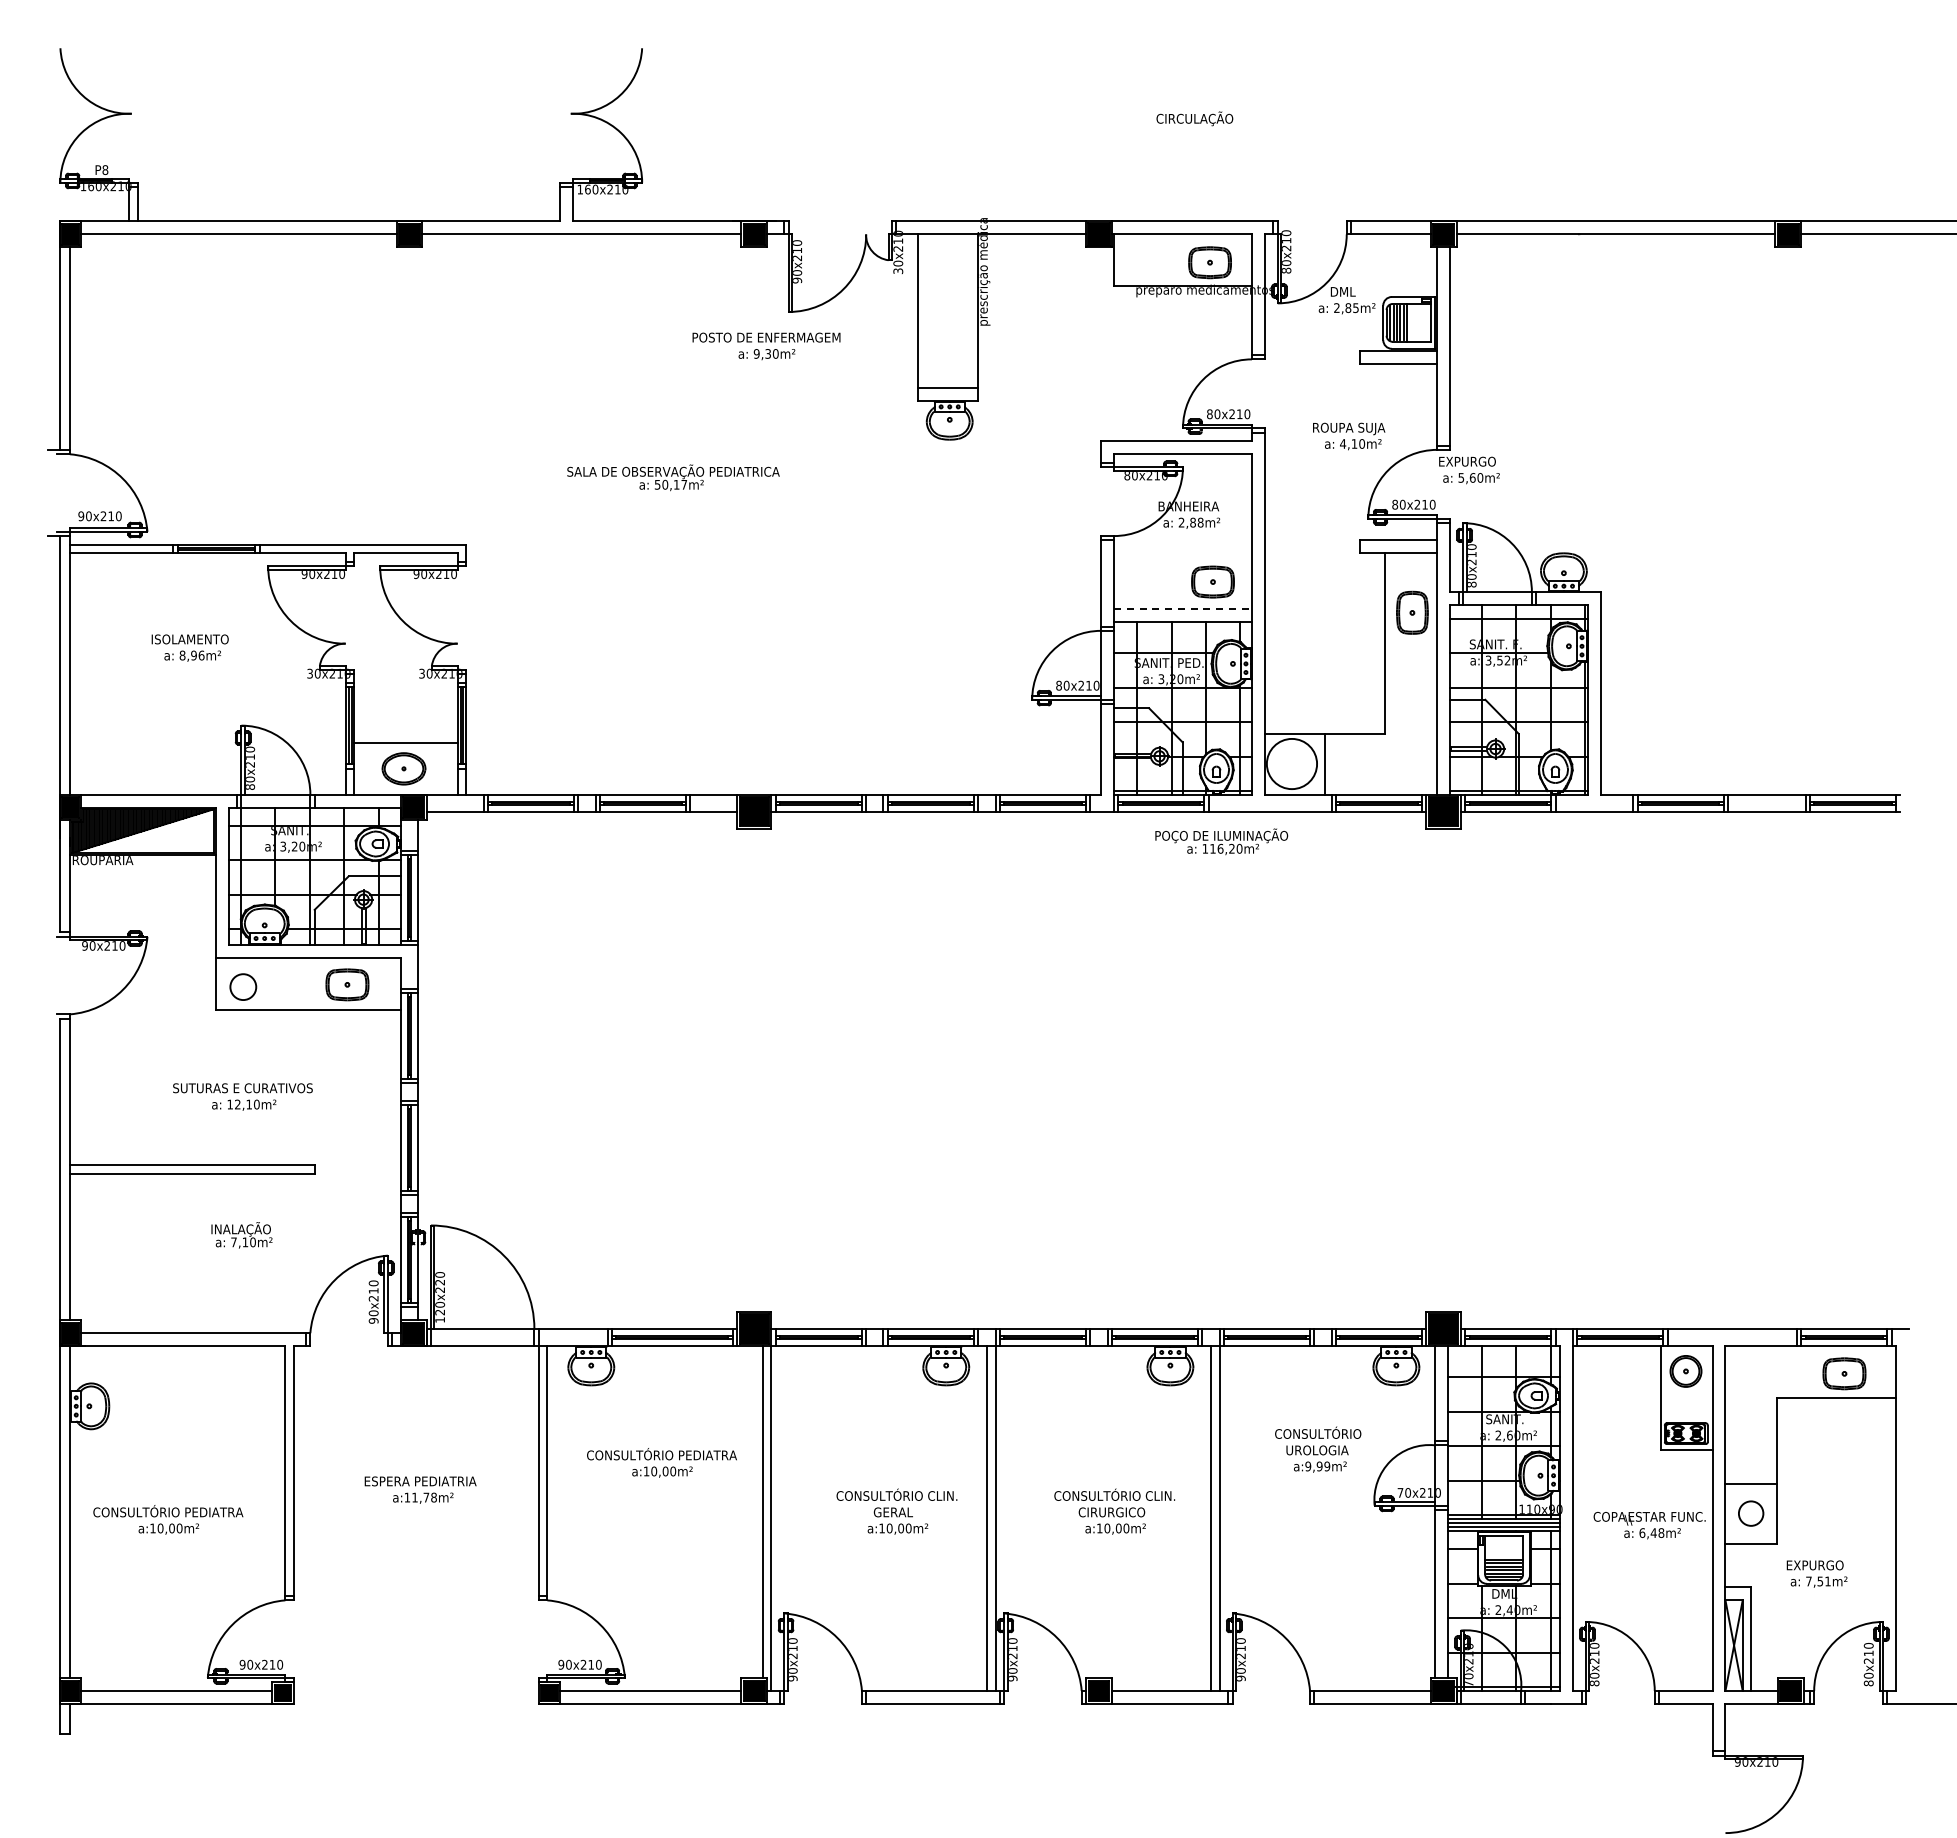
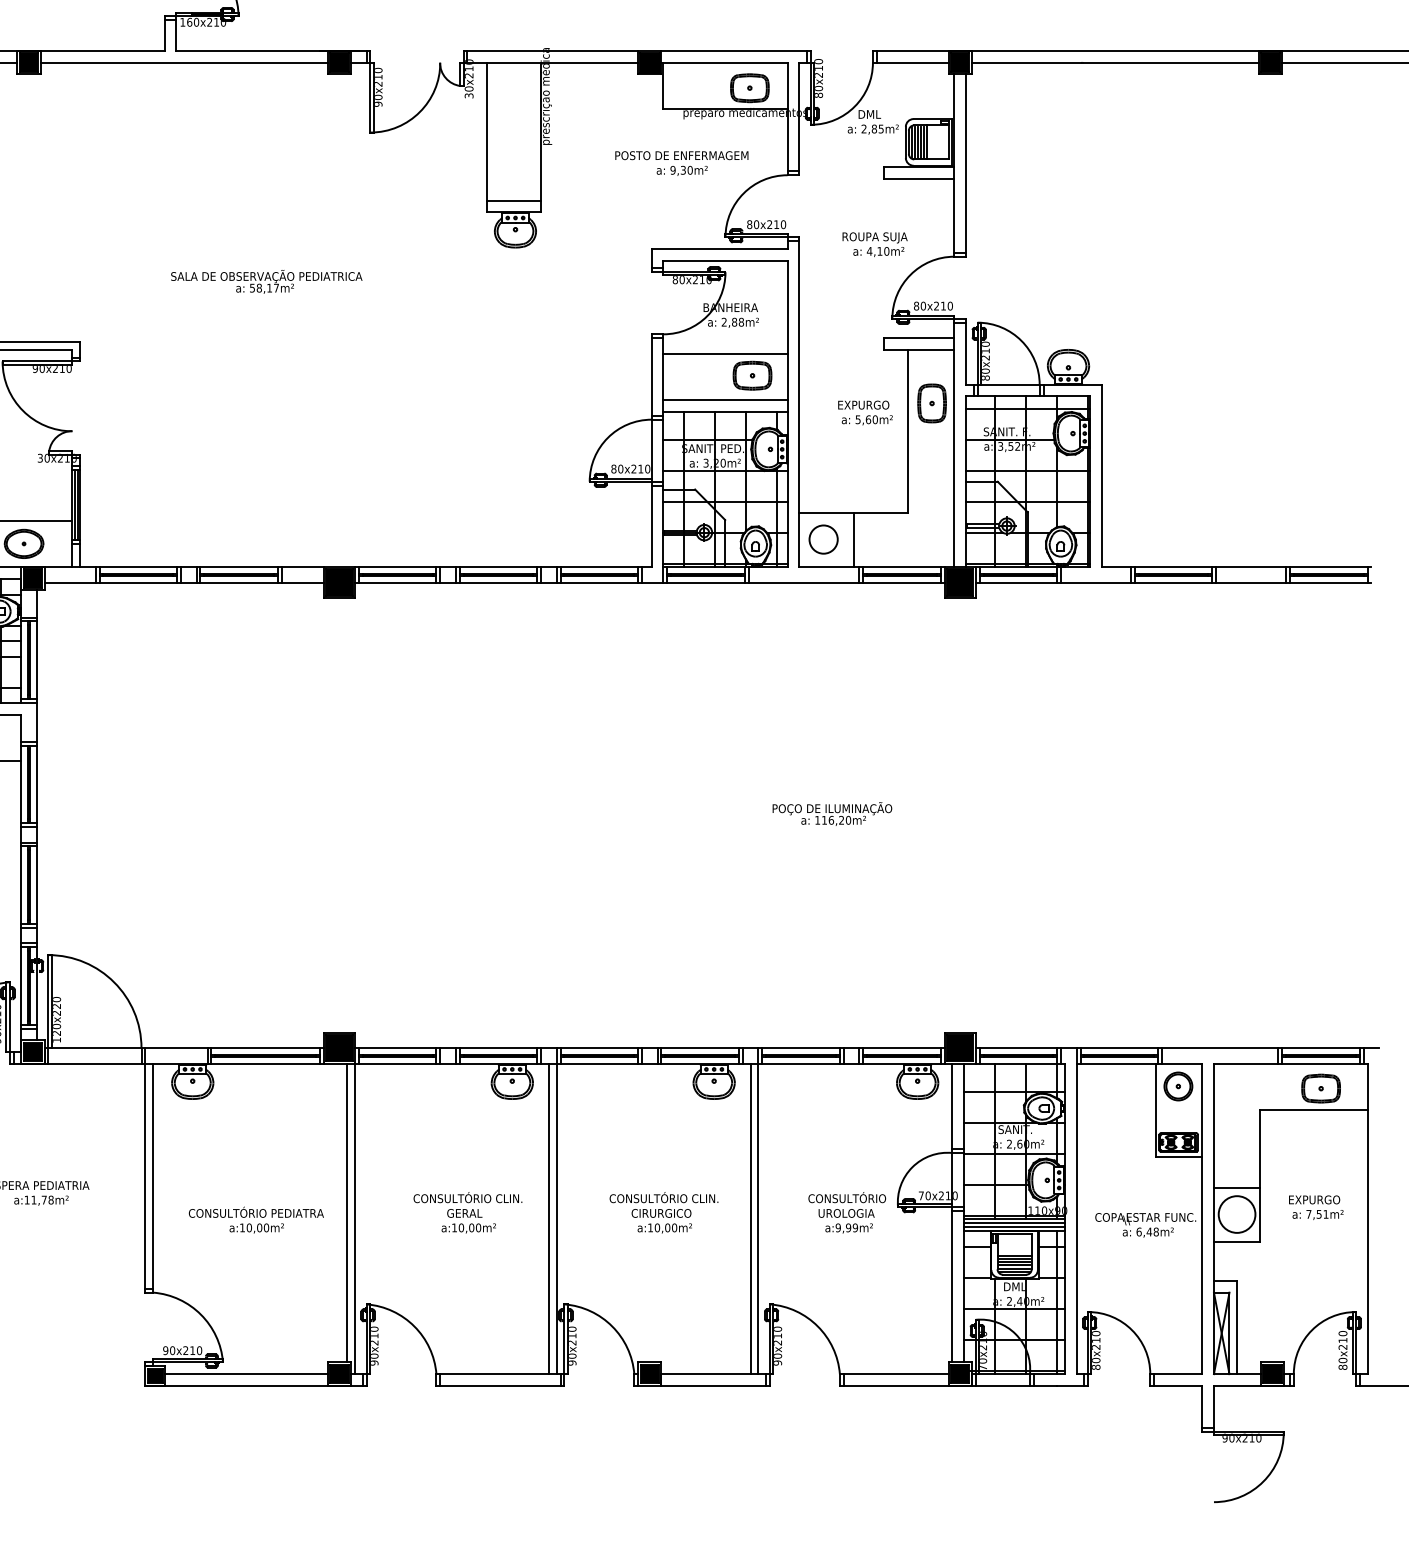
text: (766, 346) -> (681, 163), moved
text: (1469, 470) -> (865, 413), moved
text: (665, 484) -> (259, 287), 50,17m² -> 58,17m²
line: (1182, 557) -> (725, 353), added
line: (1182, 609) -> (725, 400), dashed -> solid
circle: (1291, 763) -> (823, 539), size x0.62
text: (1221, 841) -> (832, 813), moved
text: (1318, 1449) -> (847, 1212), moved
text: (661, 1462) -> (255, 1219), moved
circle: (1750, 1513) -> (1236, 1214), size x1.67
text: (1816, 1573) -> (1315, 1207), moved

